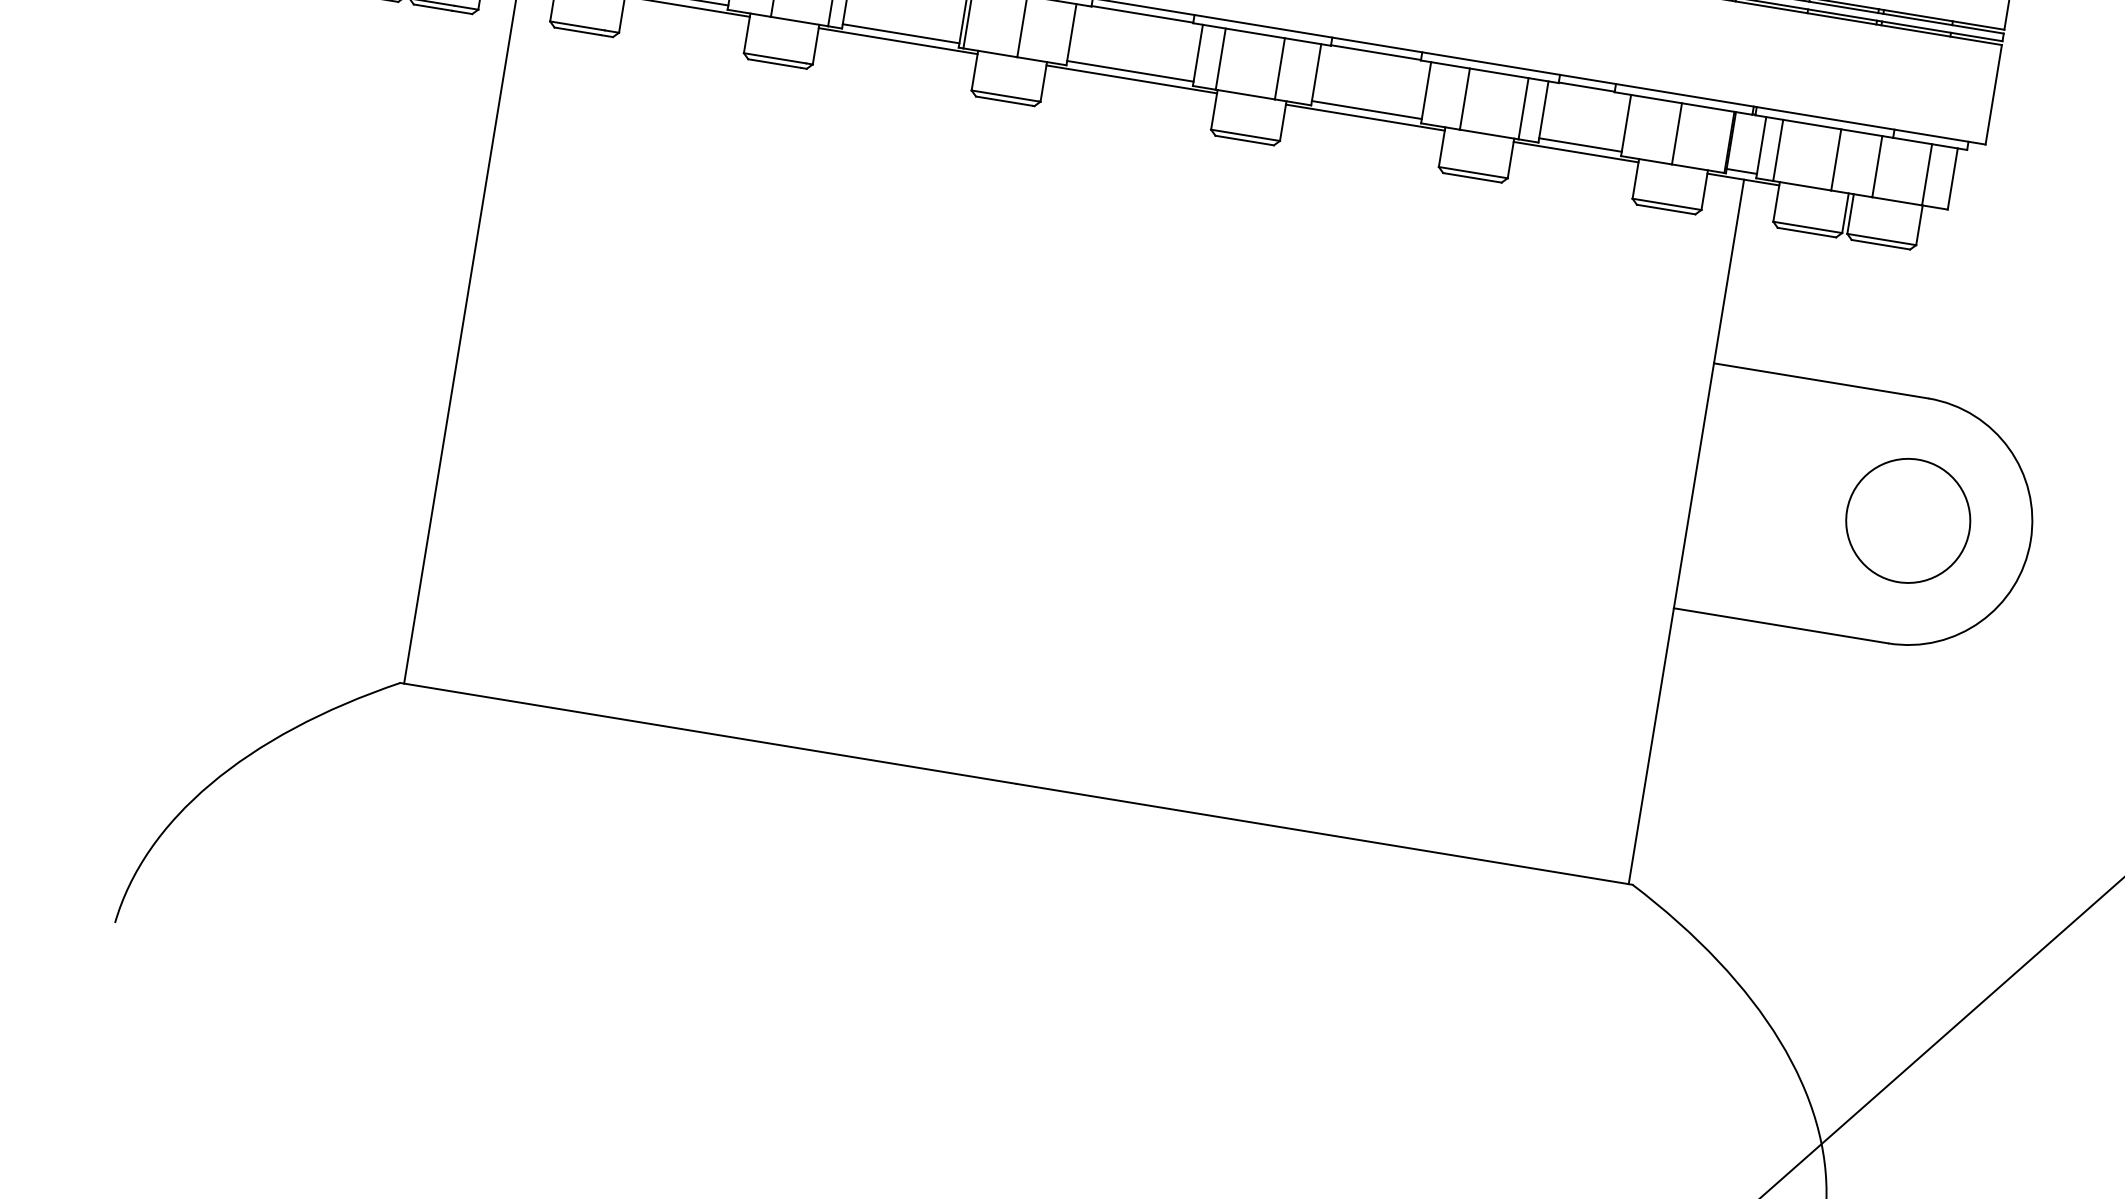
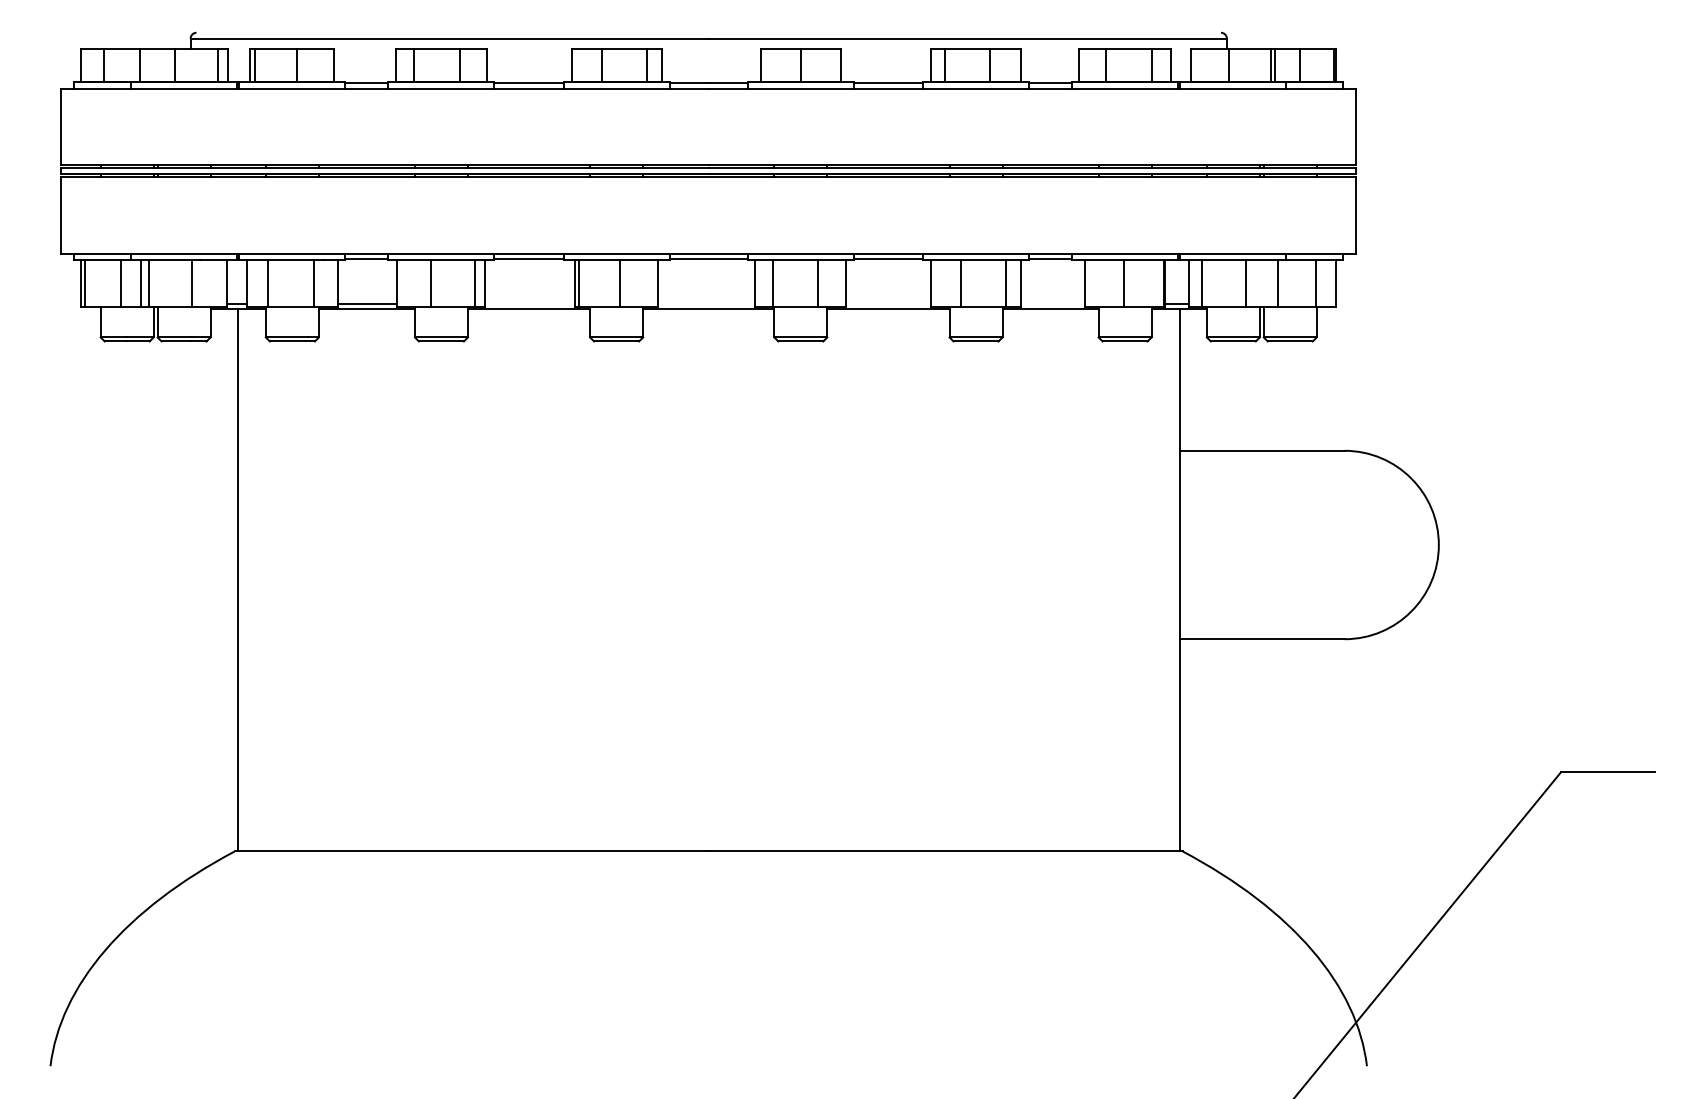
line: (901, 33) -> (530, 303), removed
line: (1130, 71) -> (706, 303), removed
line: (1366, 109) -> (888, 303), removed
line: (1579, 144) -> (1052, 303), removed
circle: (1908, 520) -> (1344, 544), removed

